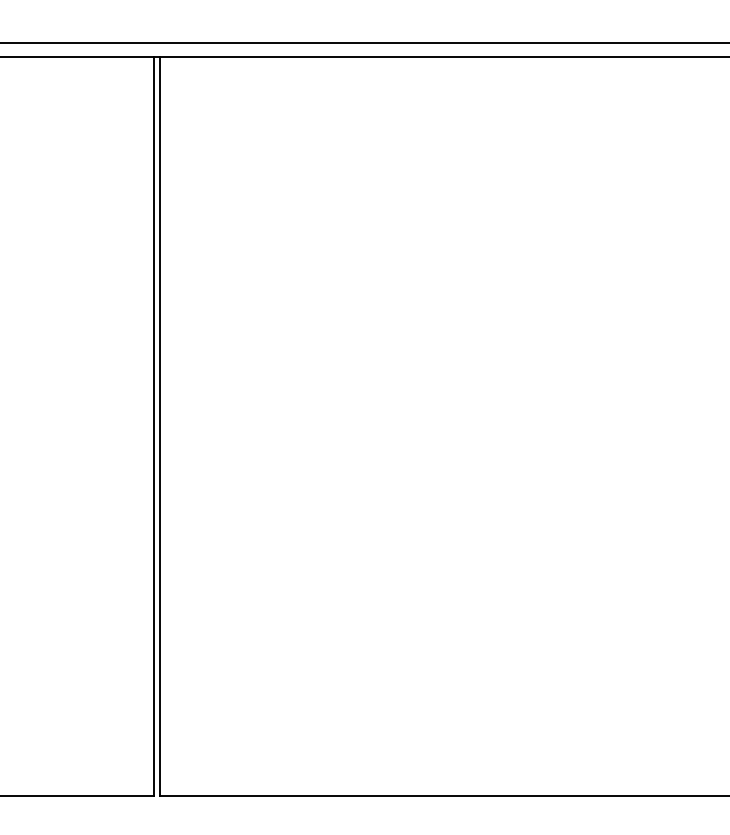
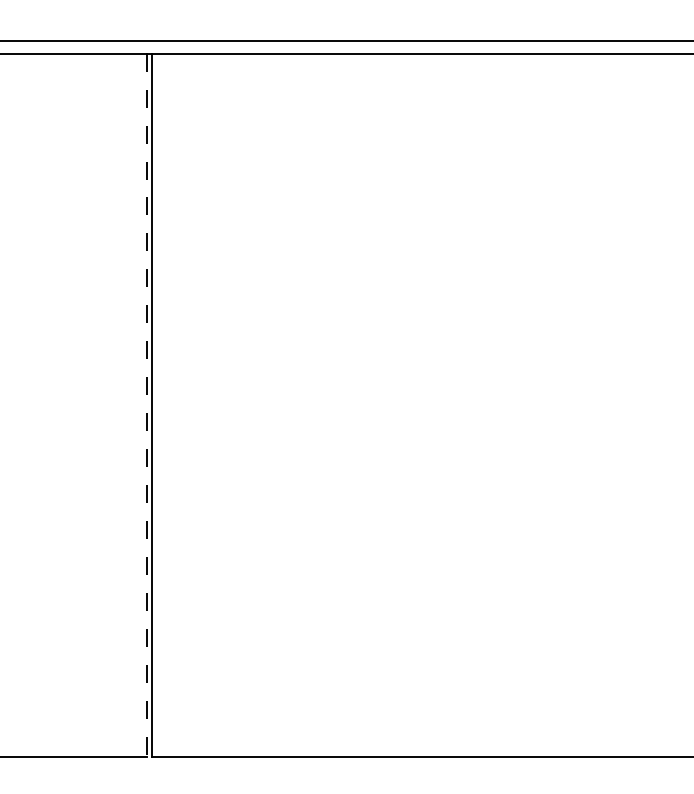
line: (154, 426) -> (146, 405), solid -> dashed

